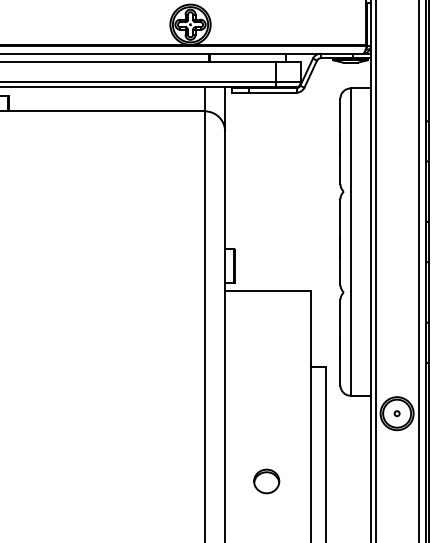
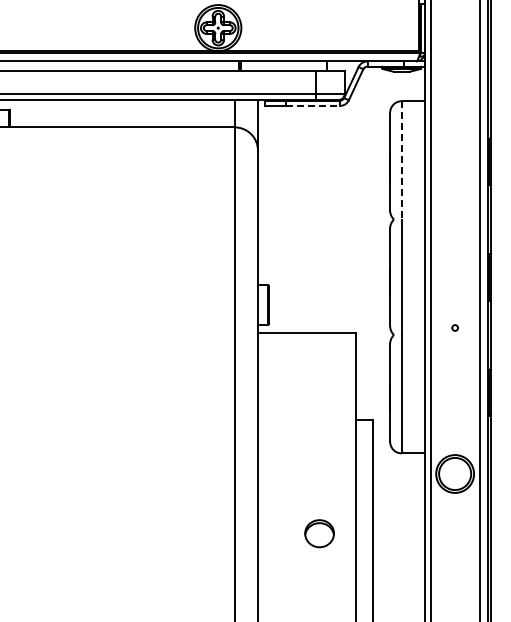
line: (273, 92) -> (313, 105), solid -> dashed
line: (350, 140) -> (401, 160), solid -> dashed
circle: (396, 413) -> (454, 327), moved
part: (266, 481) -> (319, 533), moved

